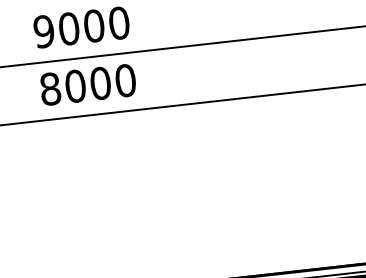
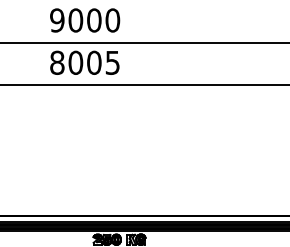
text: (125, 80) -> (112, 62), 8000 -> 8005

